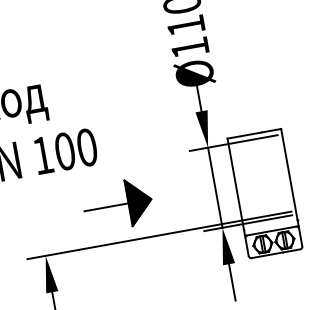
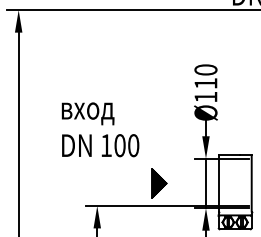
line: (105, 207) -> (138, 183), removed

